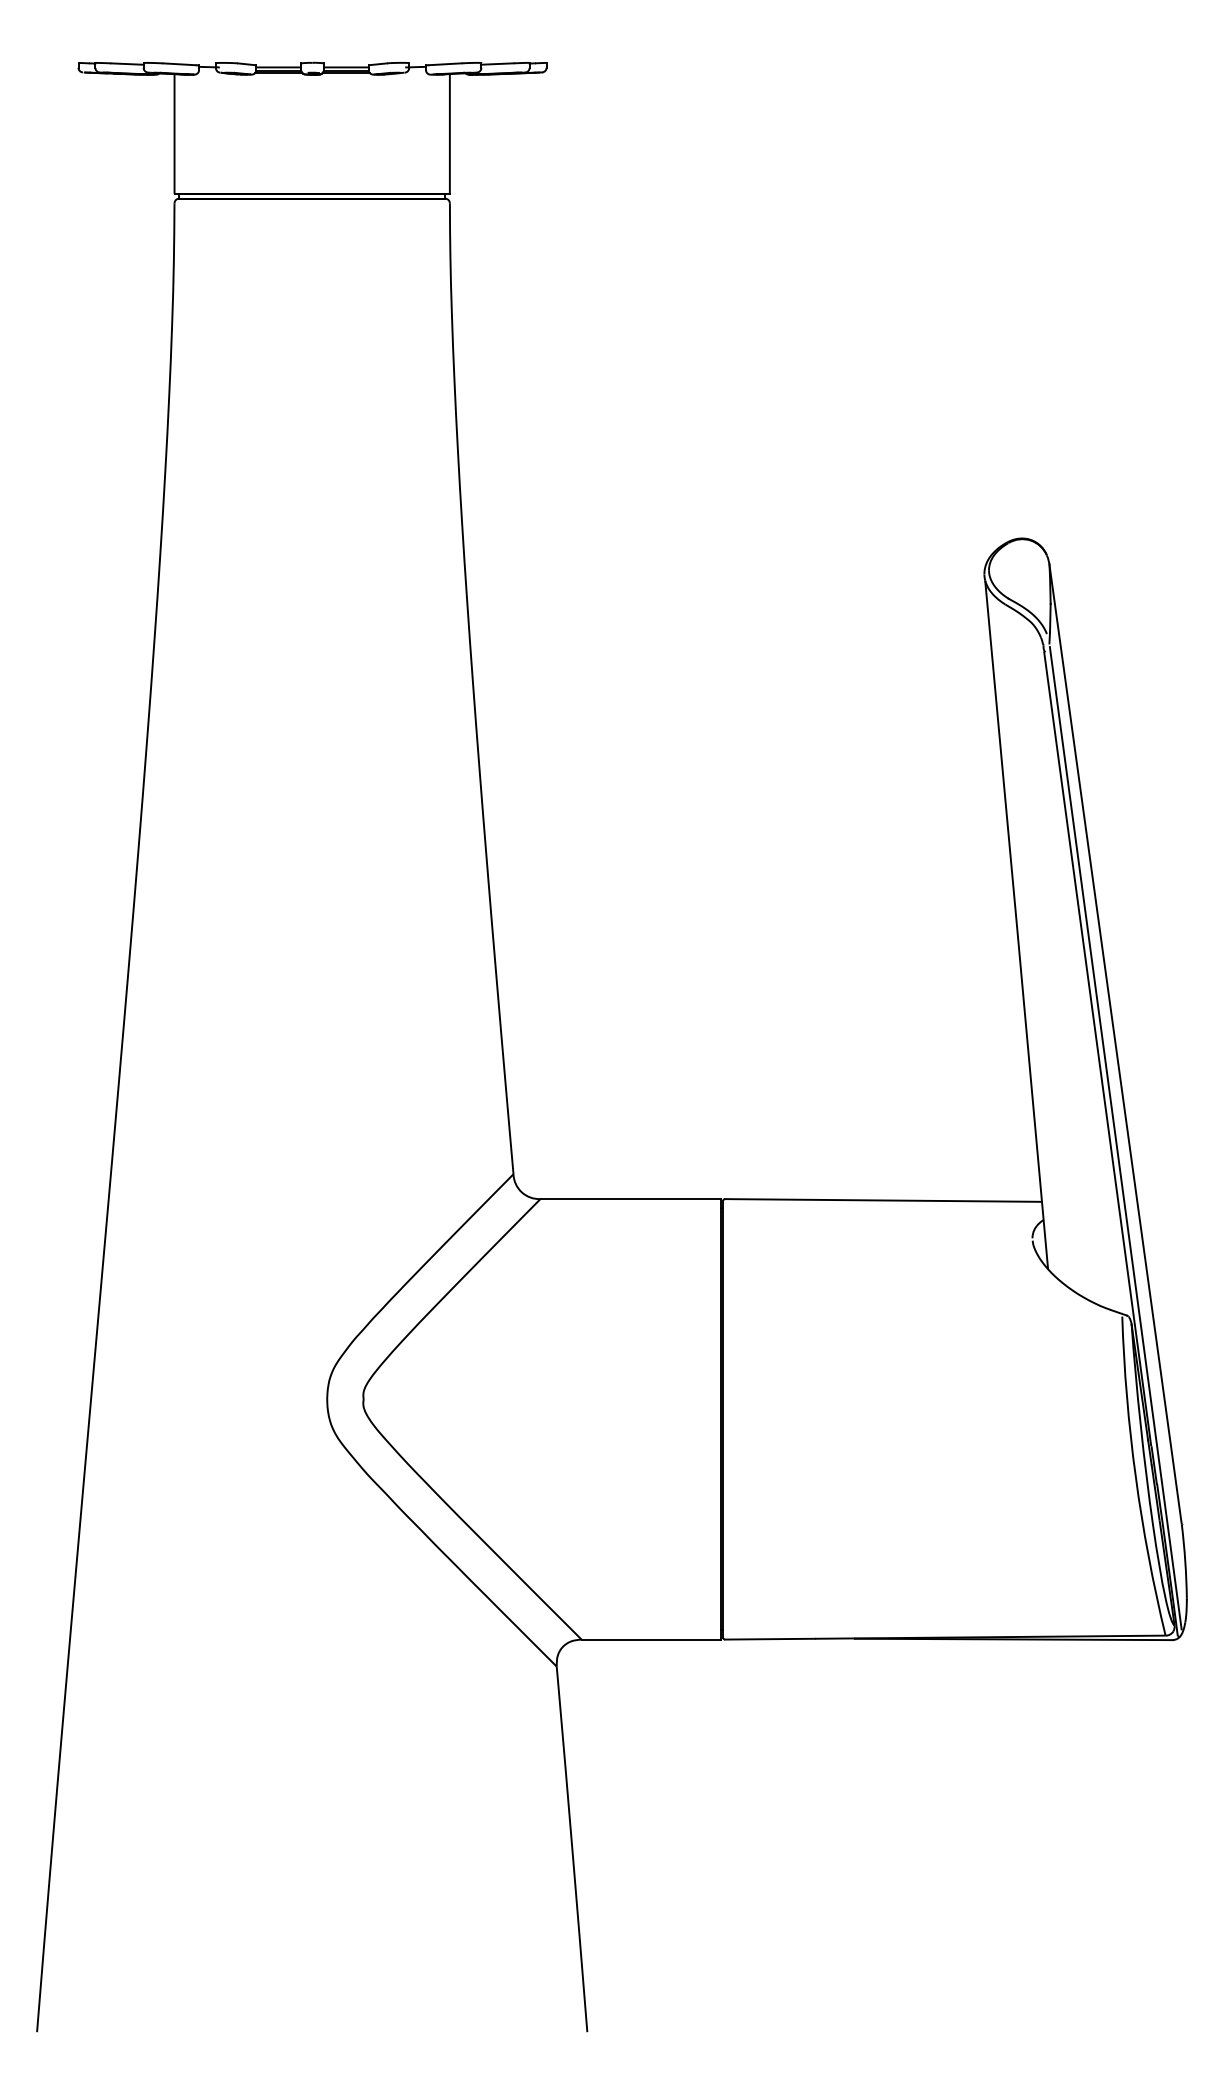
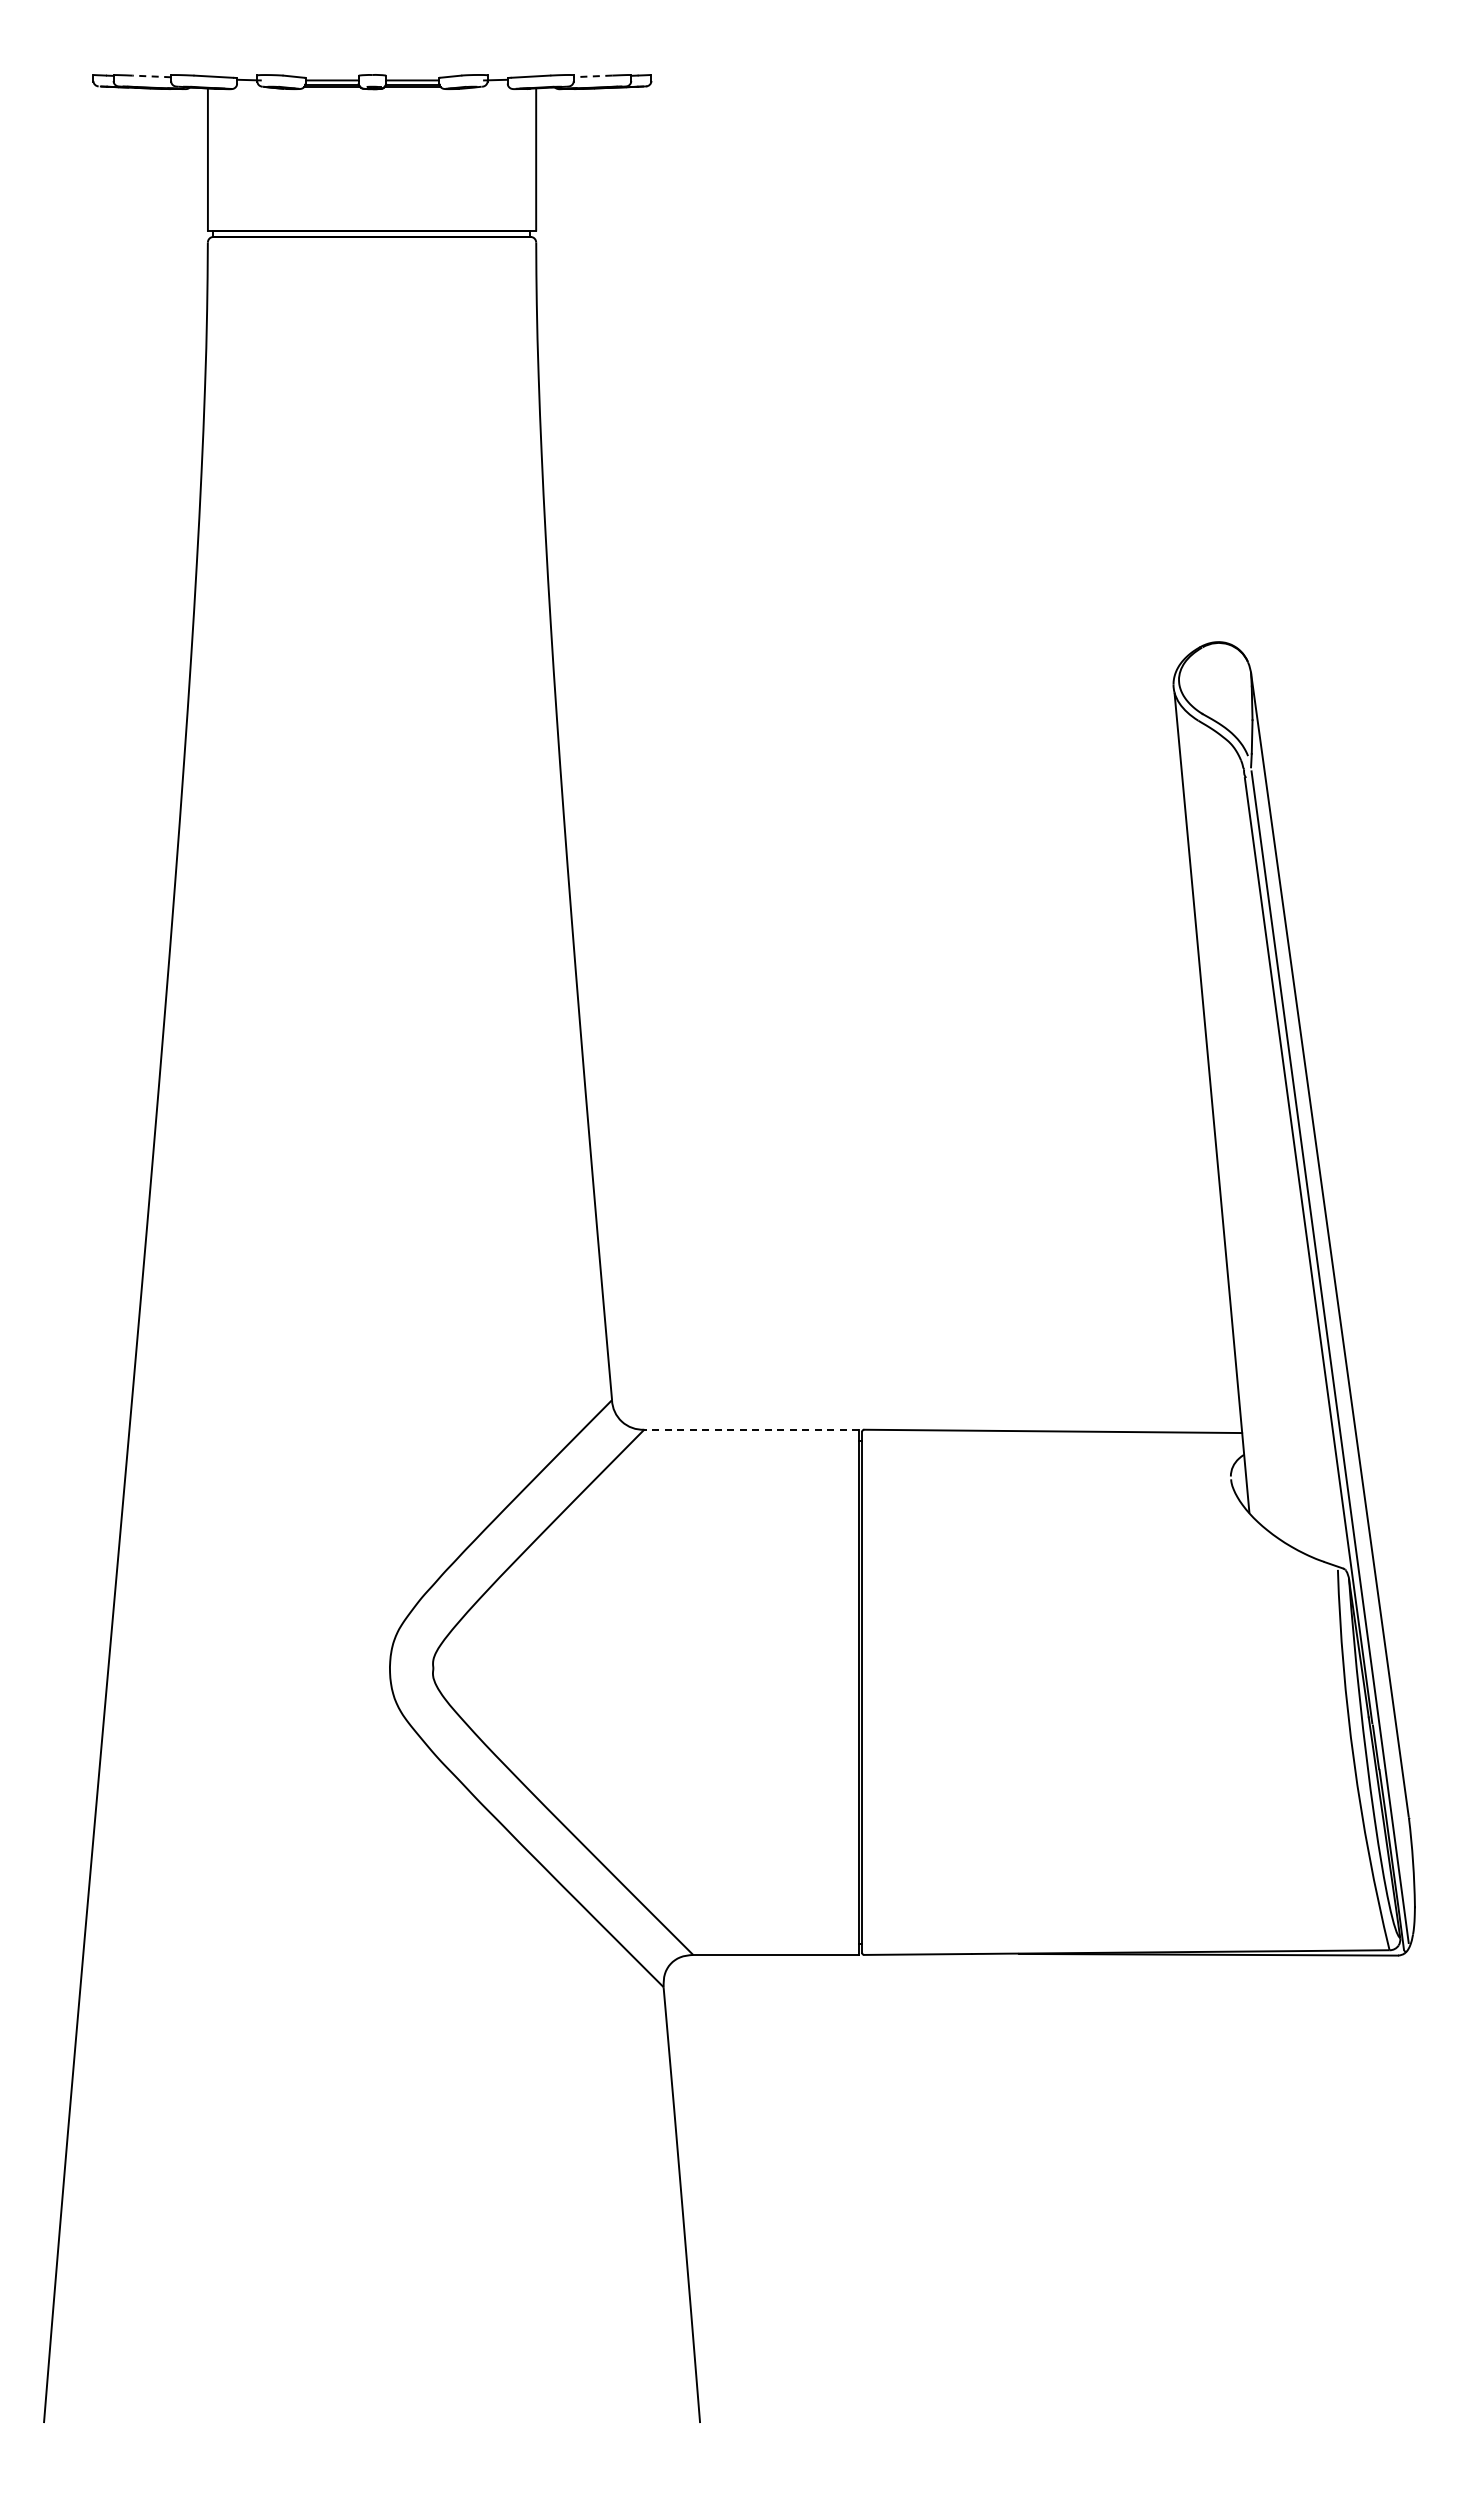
line: (127, 64) -> (151, 76), solid -> dashed
line: (497, 64) -> (592, 76), solid -> dashed
line: (630, 1198) -> (751, 1429), solid -> dashed

